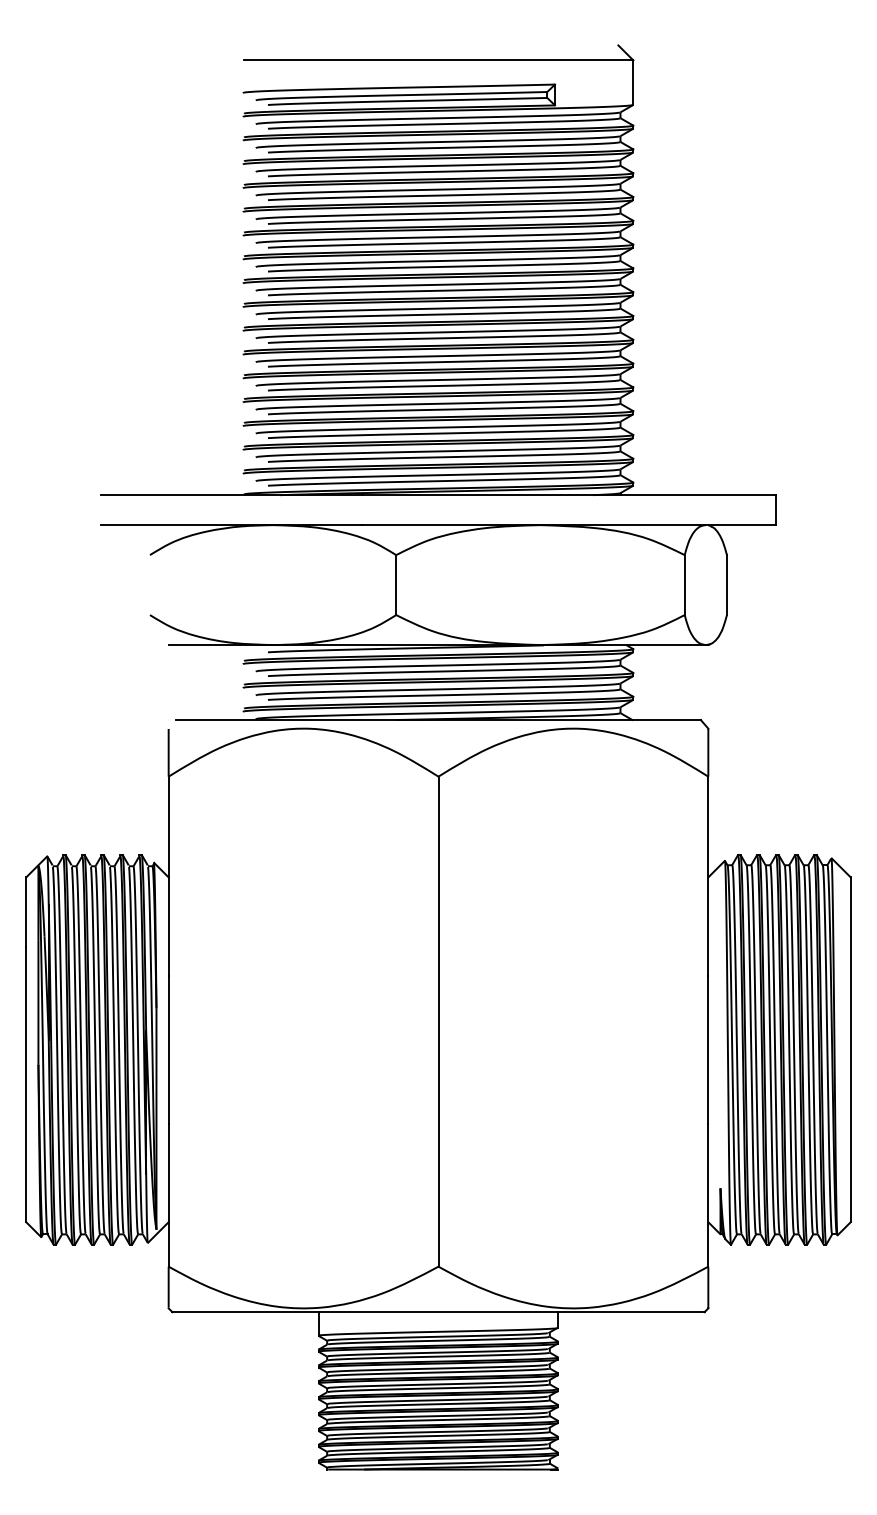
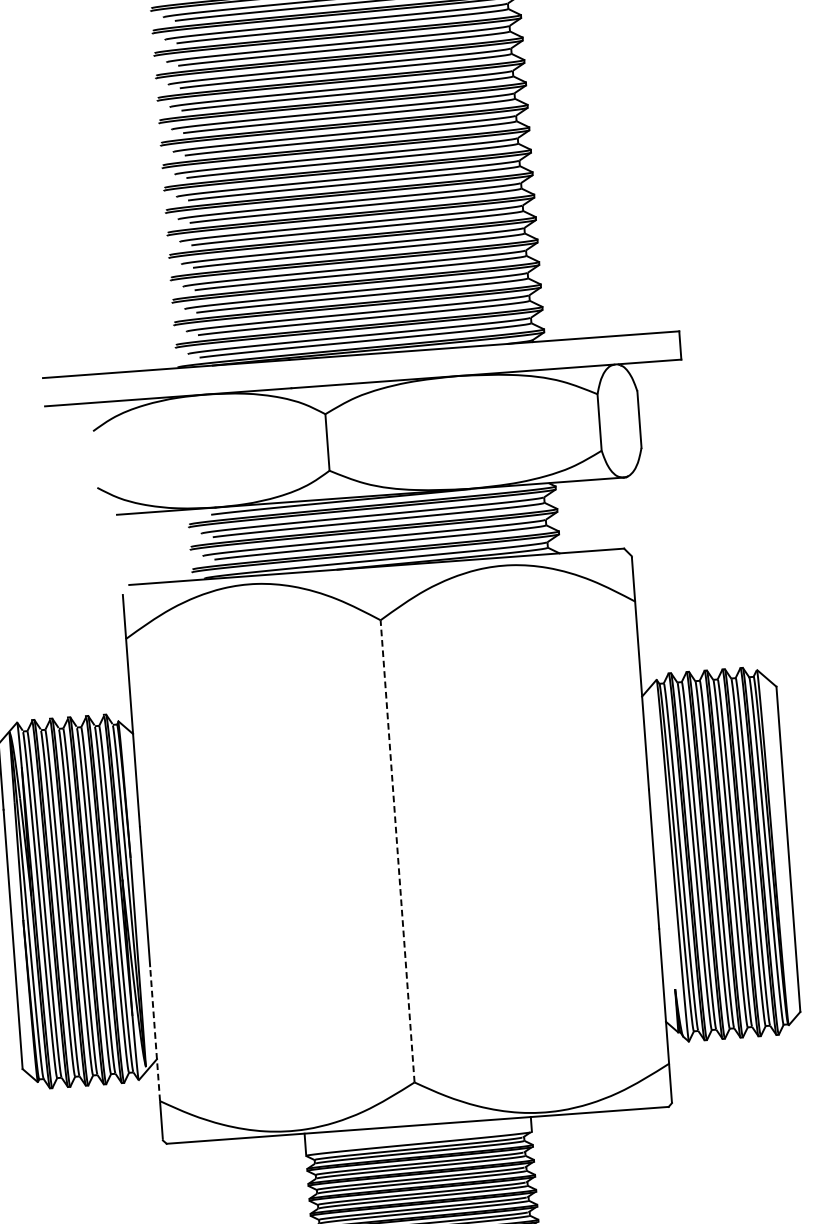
line: (438, 1021) -> (397, 851), solid -> dashed
line: (168, 1195) -> (154, 1034), solid -> dashed

